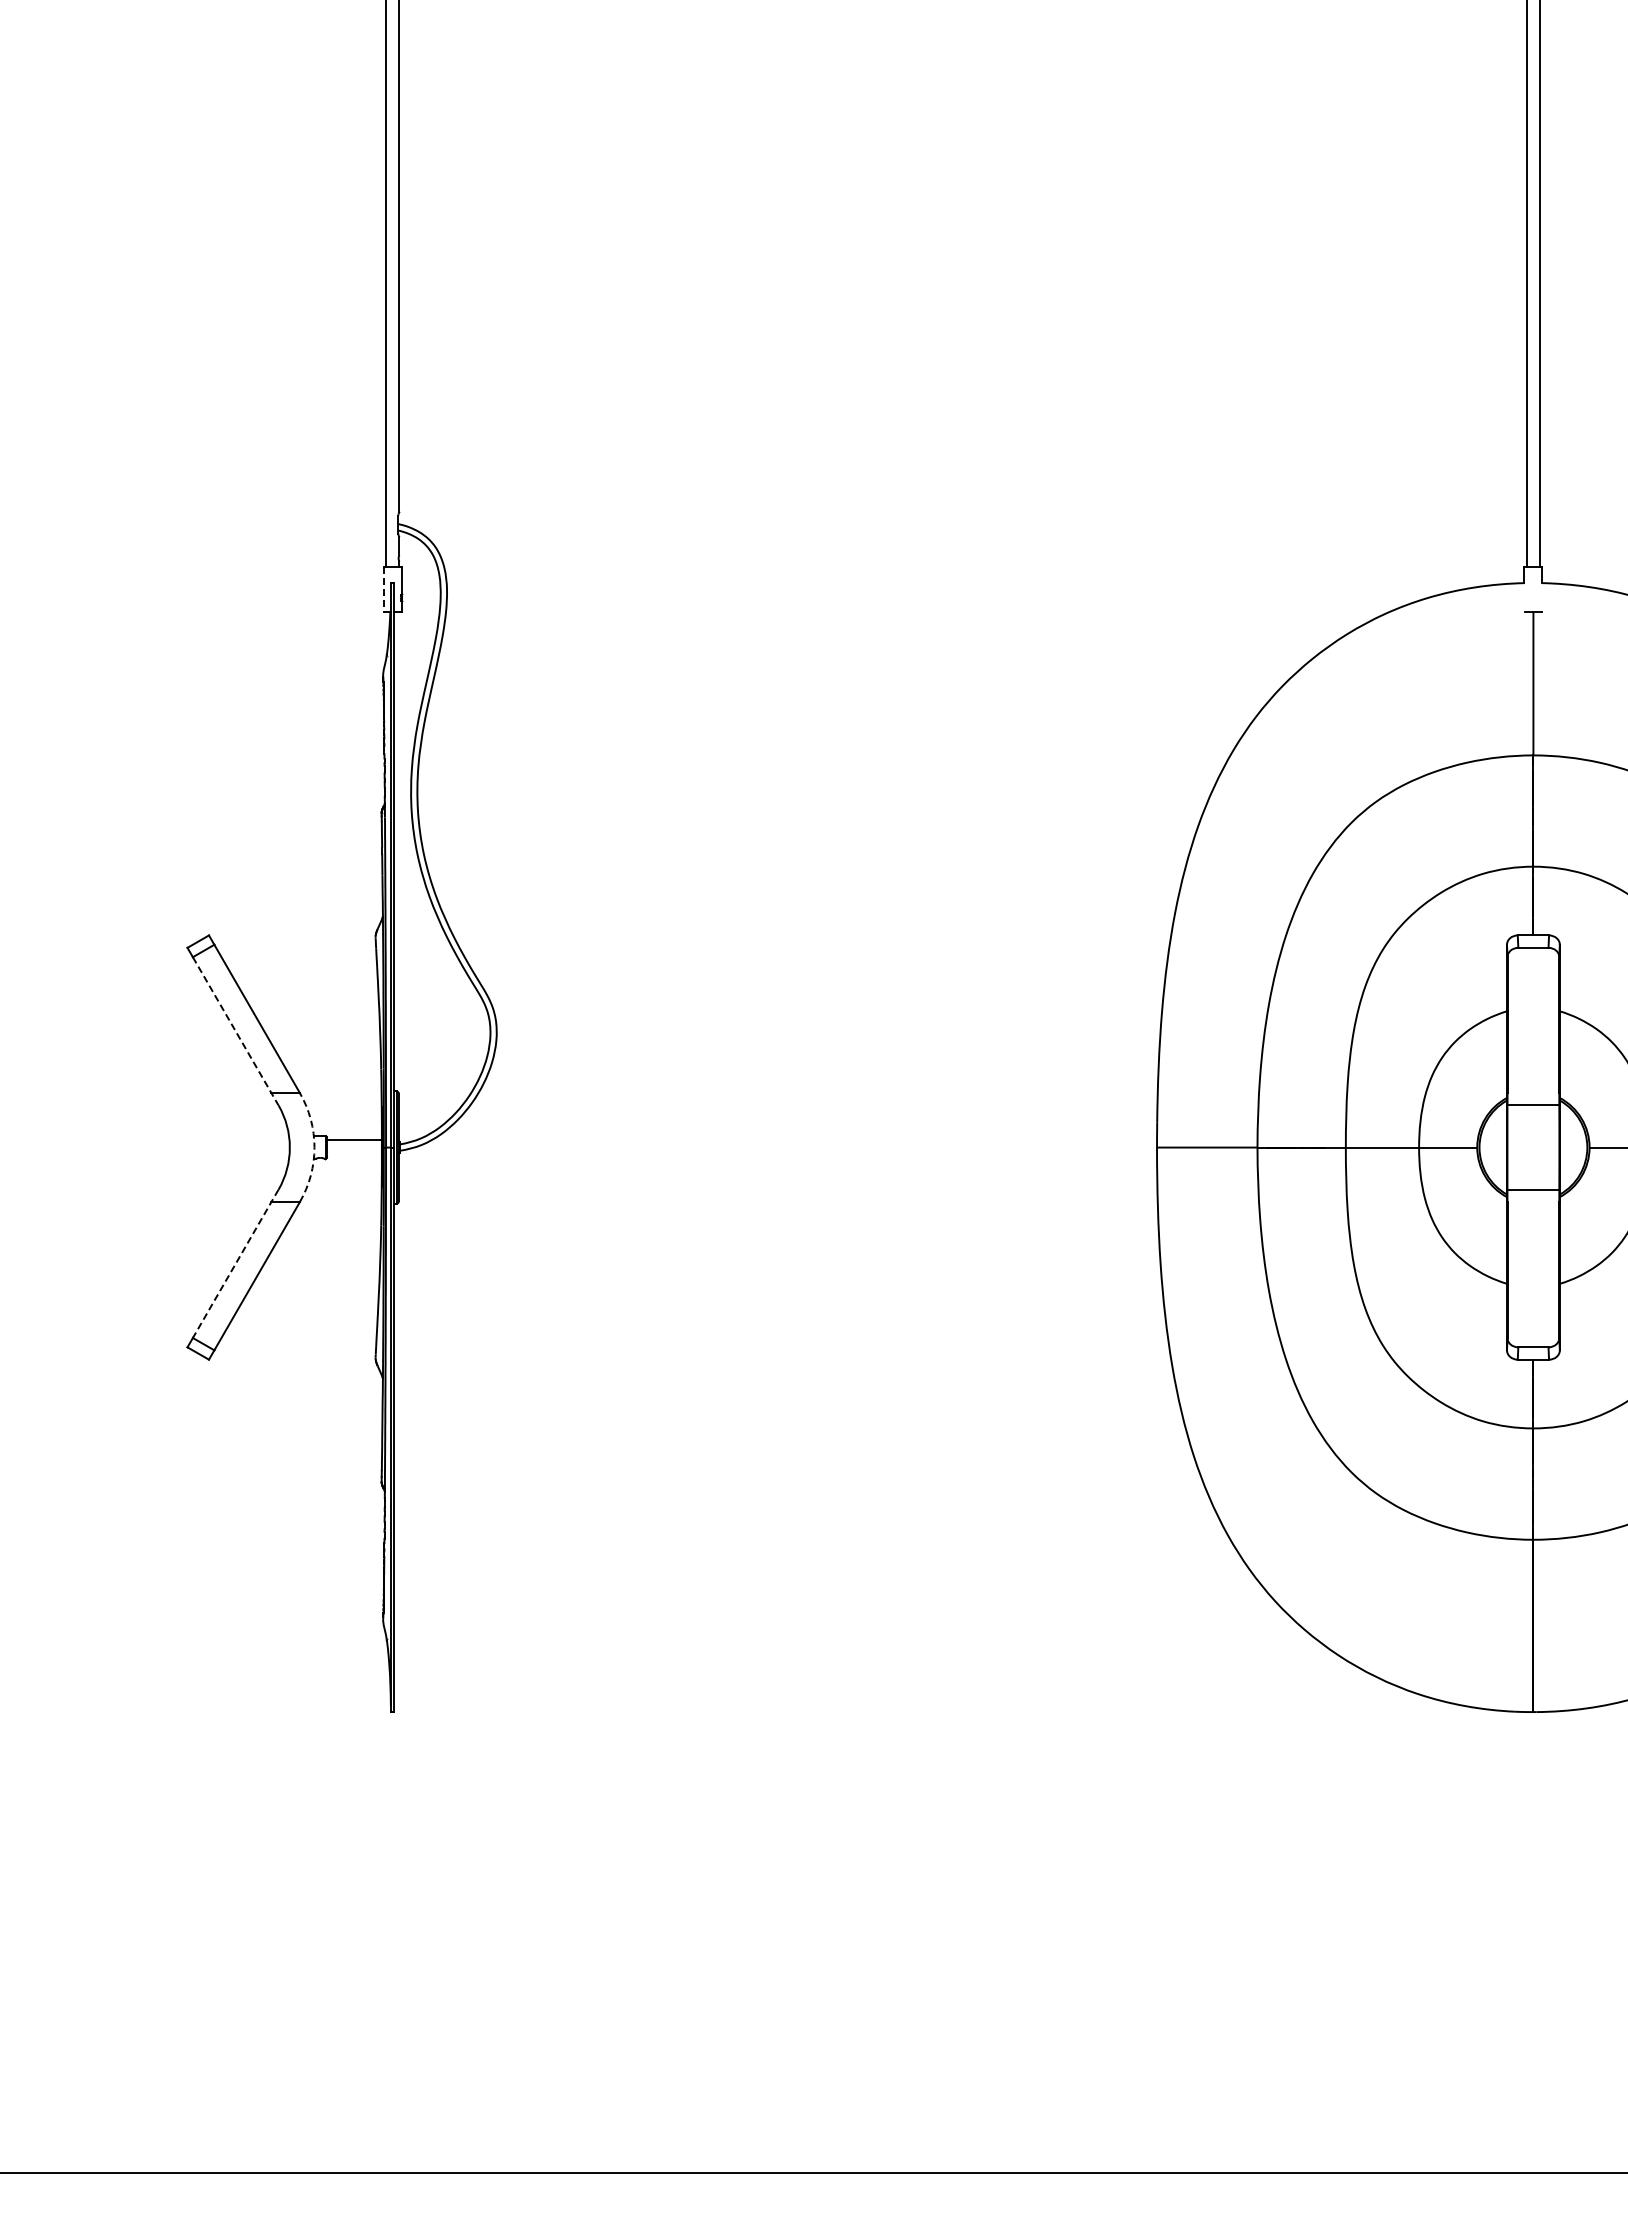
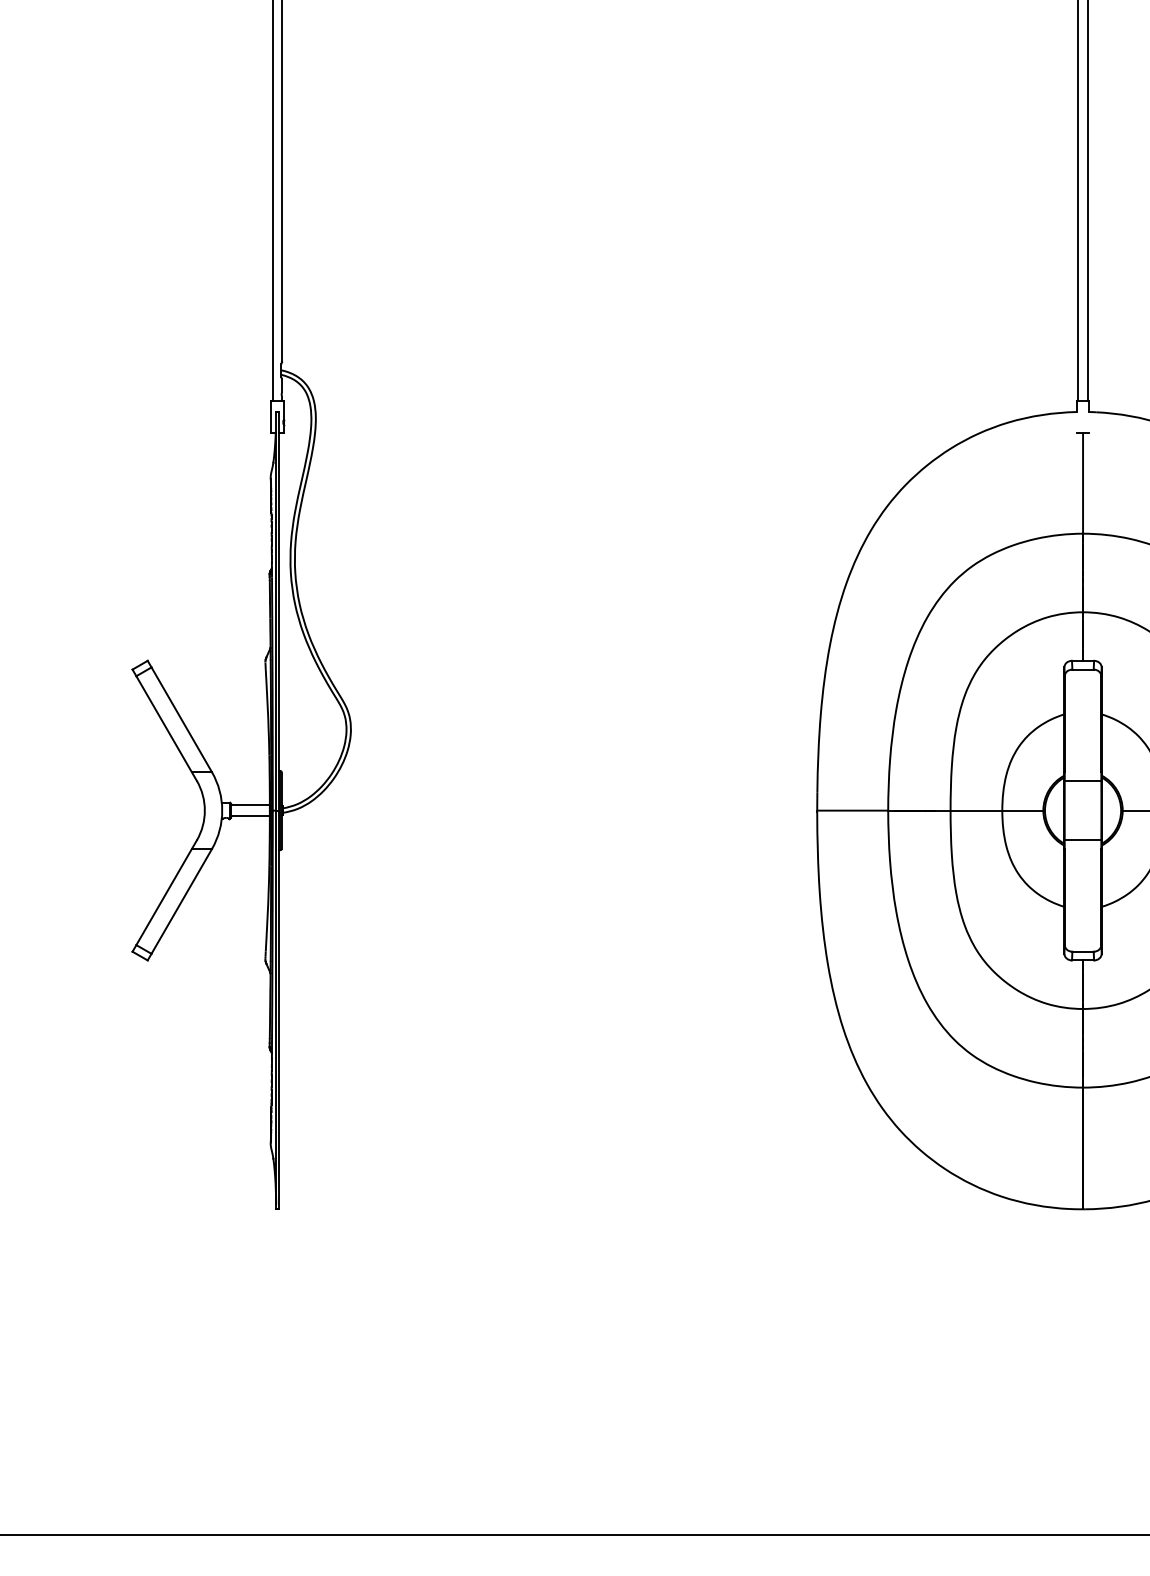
line: (383, 590) -> (270, 417), dashed -> solid
line: (235, 1031) -> (166, 728), dashed -> solid
arc: (314, 1147) -> (222, 810), dashed -> solid
line: (353, 1154) -> (249, 815), added
line: (235, 1263) -> (166, 892), dashed -> solid

